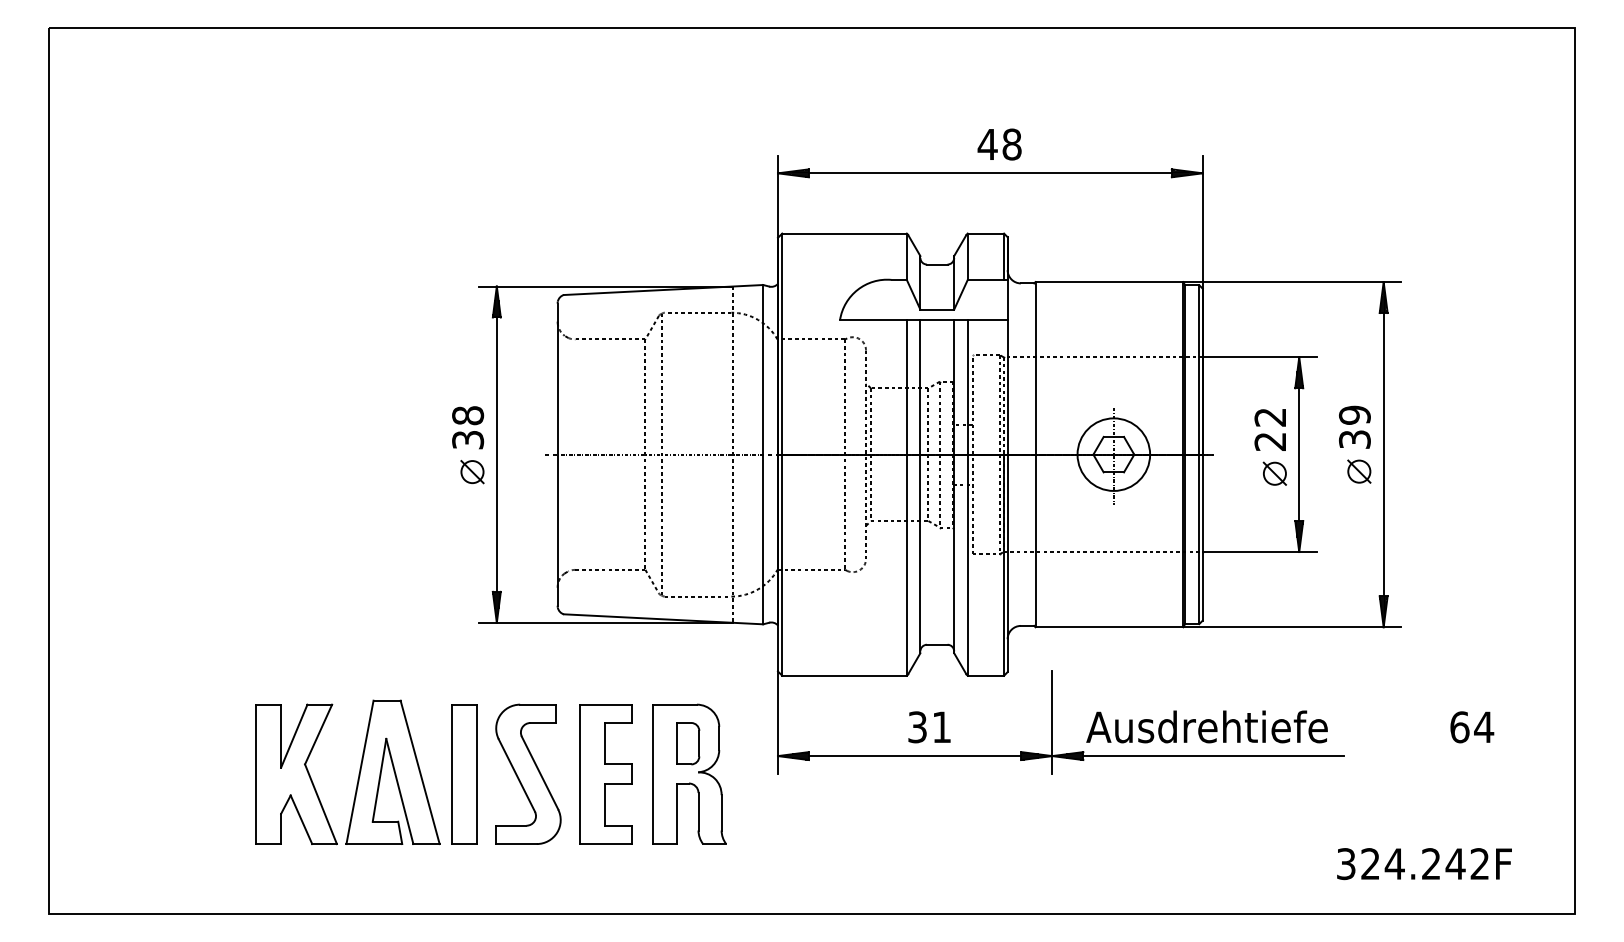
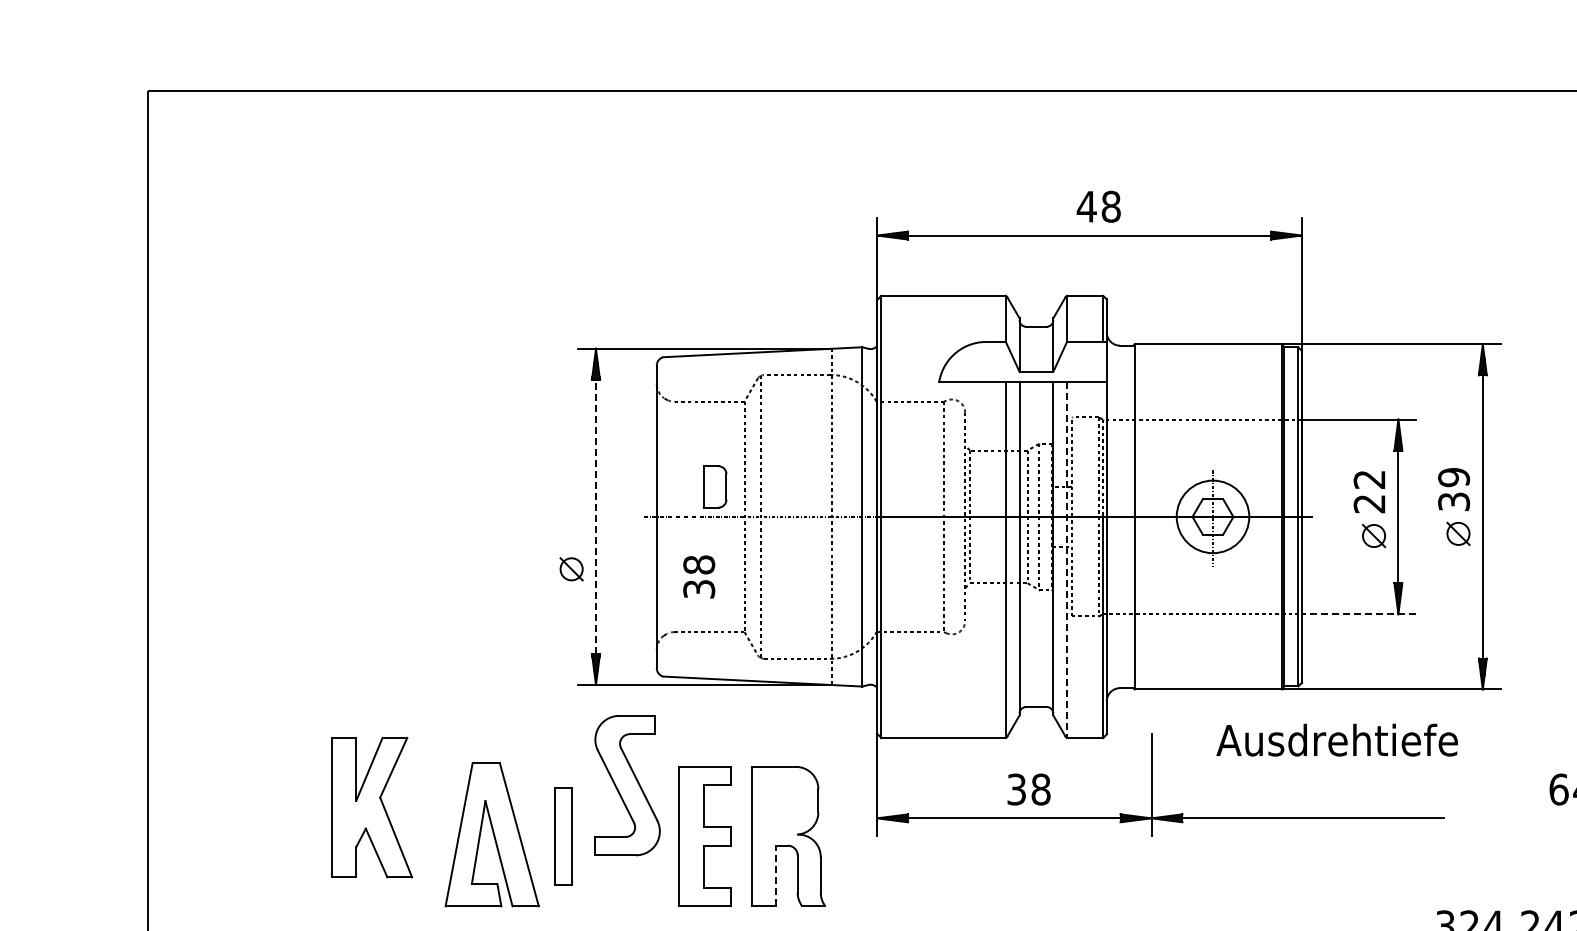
text: (468, 427) -> (699, 576), moved
line: (496, 454) -> (595, 516), solid -> dashed
part: (472, 472) -> (571, 569), moved
line: (967, 497) -> (1066, 559), solid -> dashed
line: (1259, 552) -> (1358, 614), solid -> dashed
text: (1206, 726) -> (1336, 739), moved
text: (941, 727) -> (1040, 789), 31 -> 38
part: (688, 743) -> (715, 486), moved
part: (528, 773) -> (627, 784), moved
part: (296, 774) -> (371, 807), moved
part: (464, 774) -> (563, 836), size x0.7
line: (677, 813) -> (776, 875), solid -> dashed

